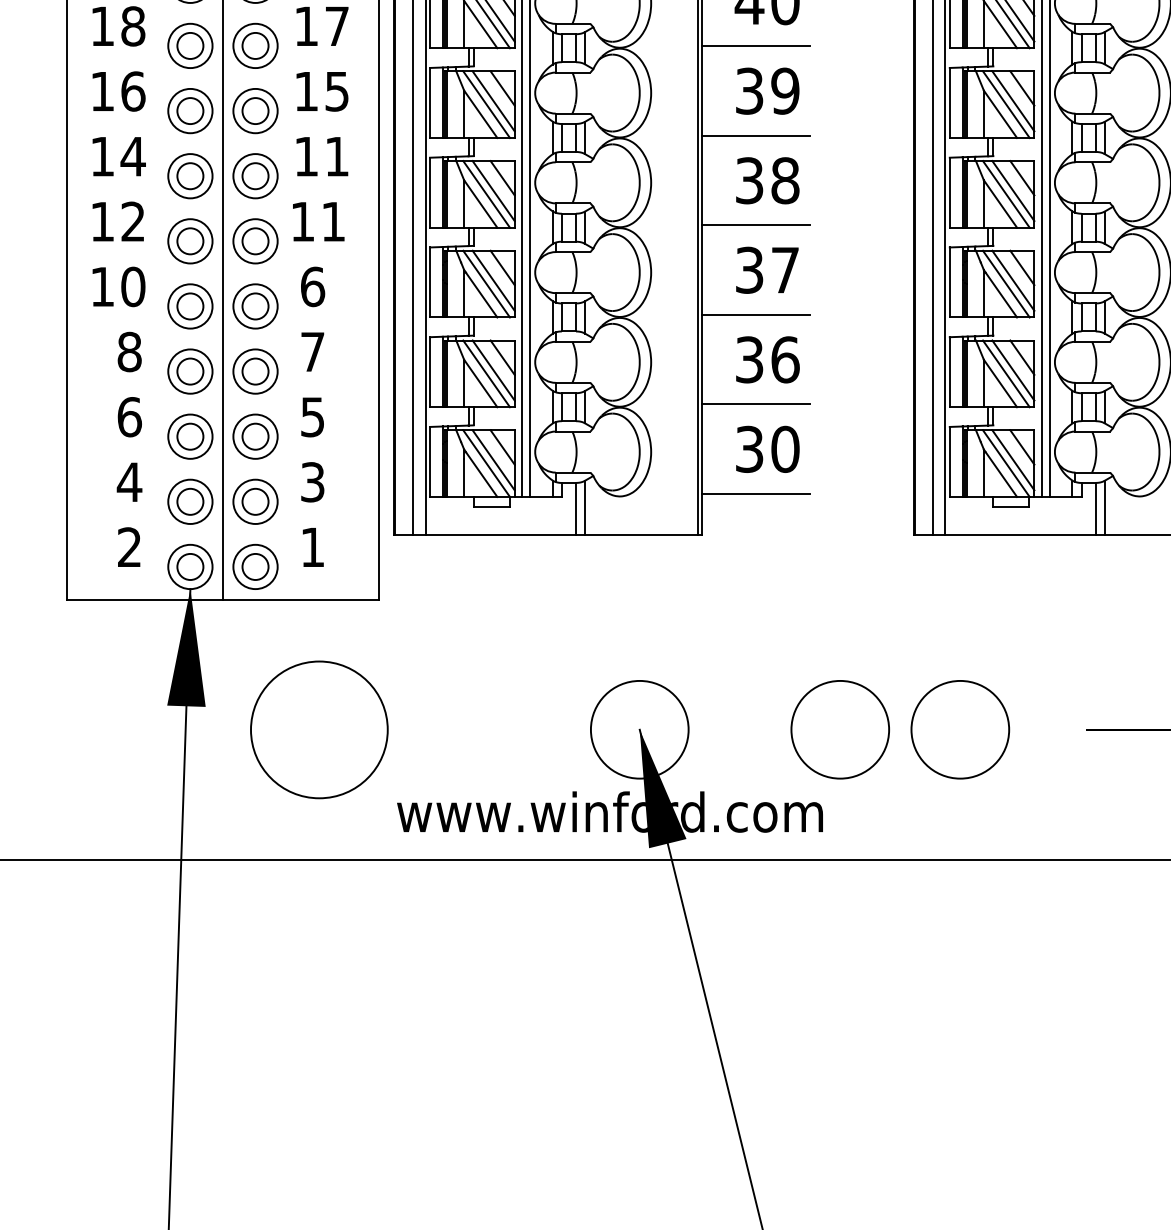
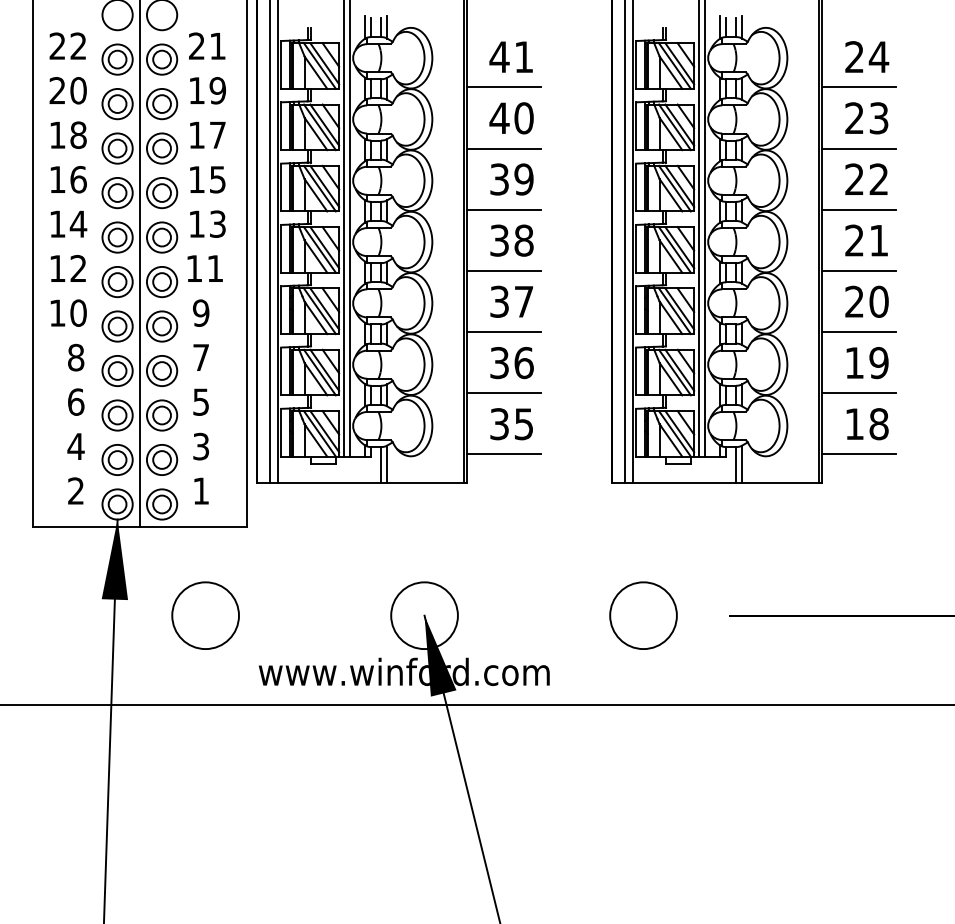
text: (336, 155) -> (217, 223), 11 -> 13
text: (313, 285) -> (201, 312), 6 -> 9
text: (784, 449) -> (523, 424), 30 -> 35
circle: (319, 729) -> (205, 615), size x0.71
circle: (840, 729) -> (561, 615), removed

